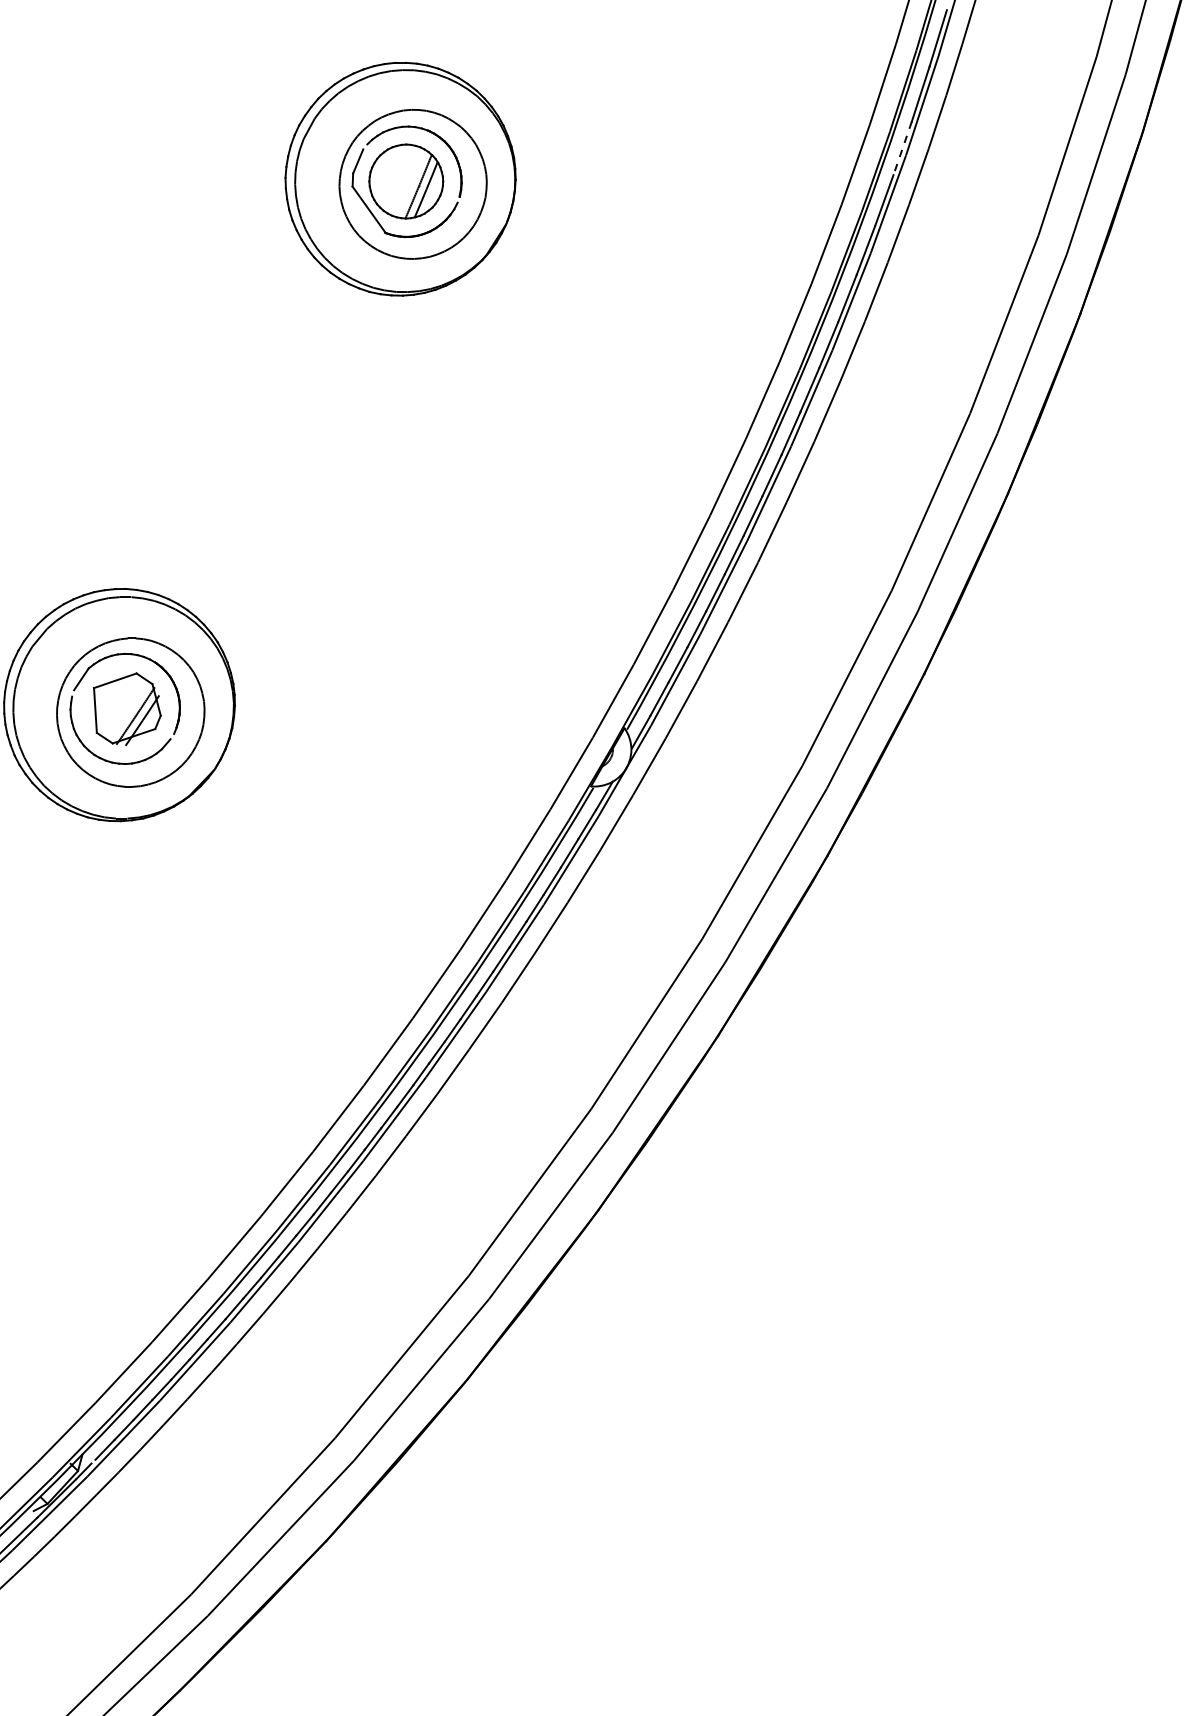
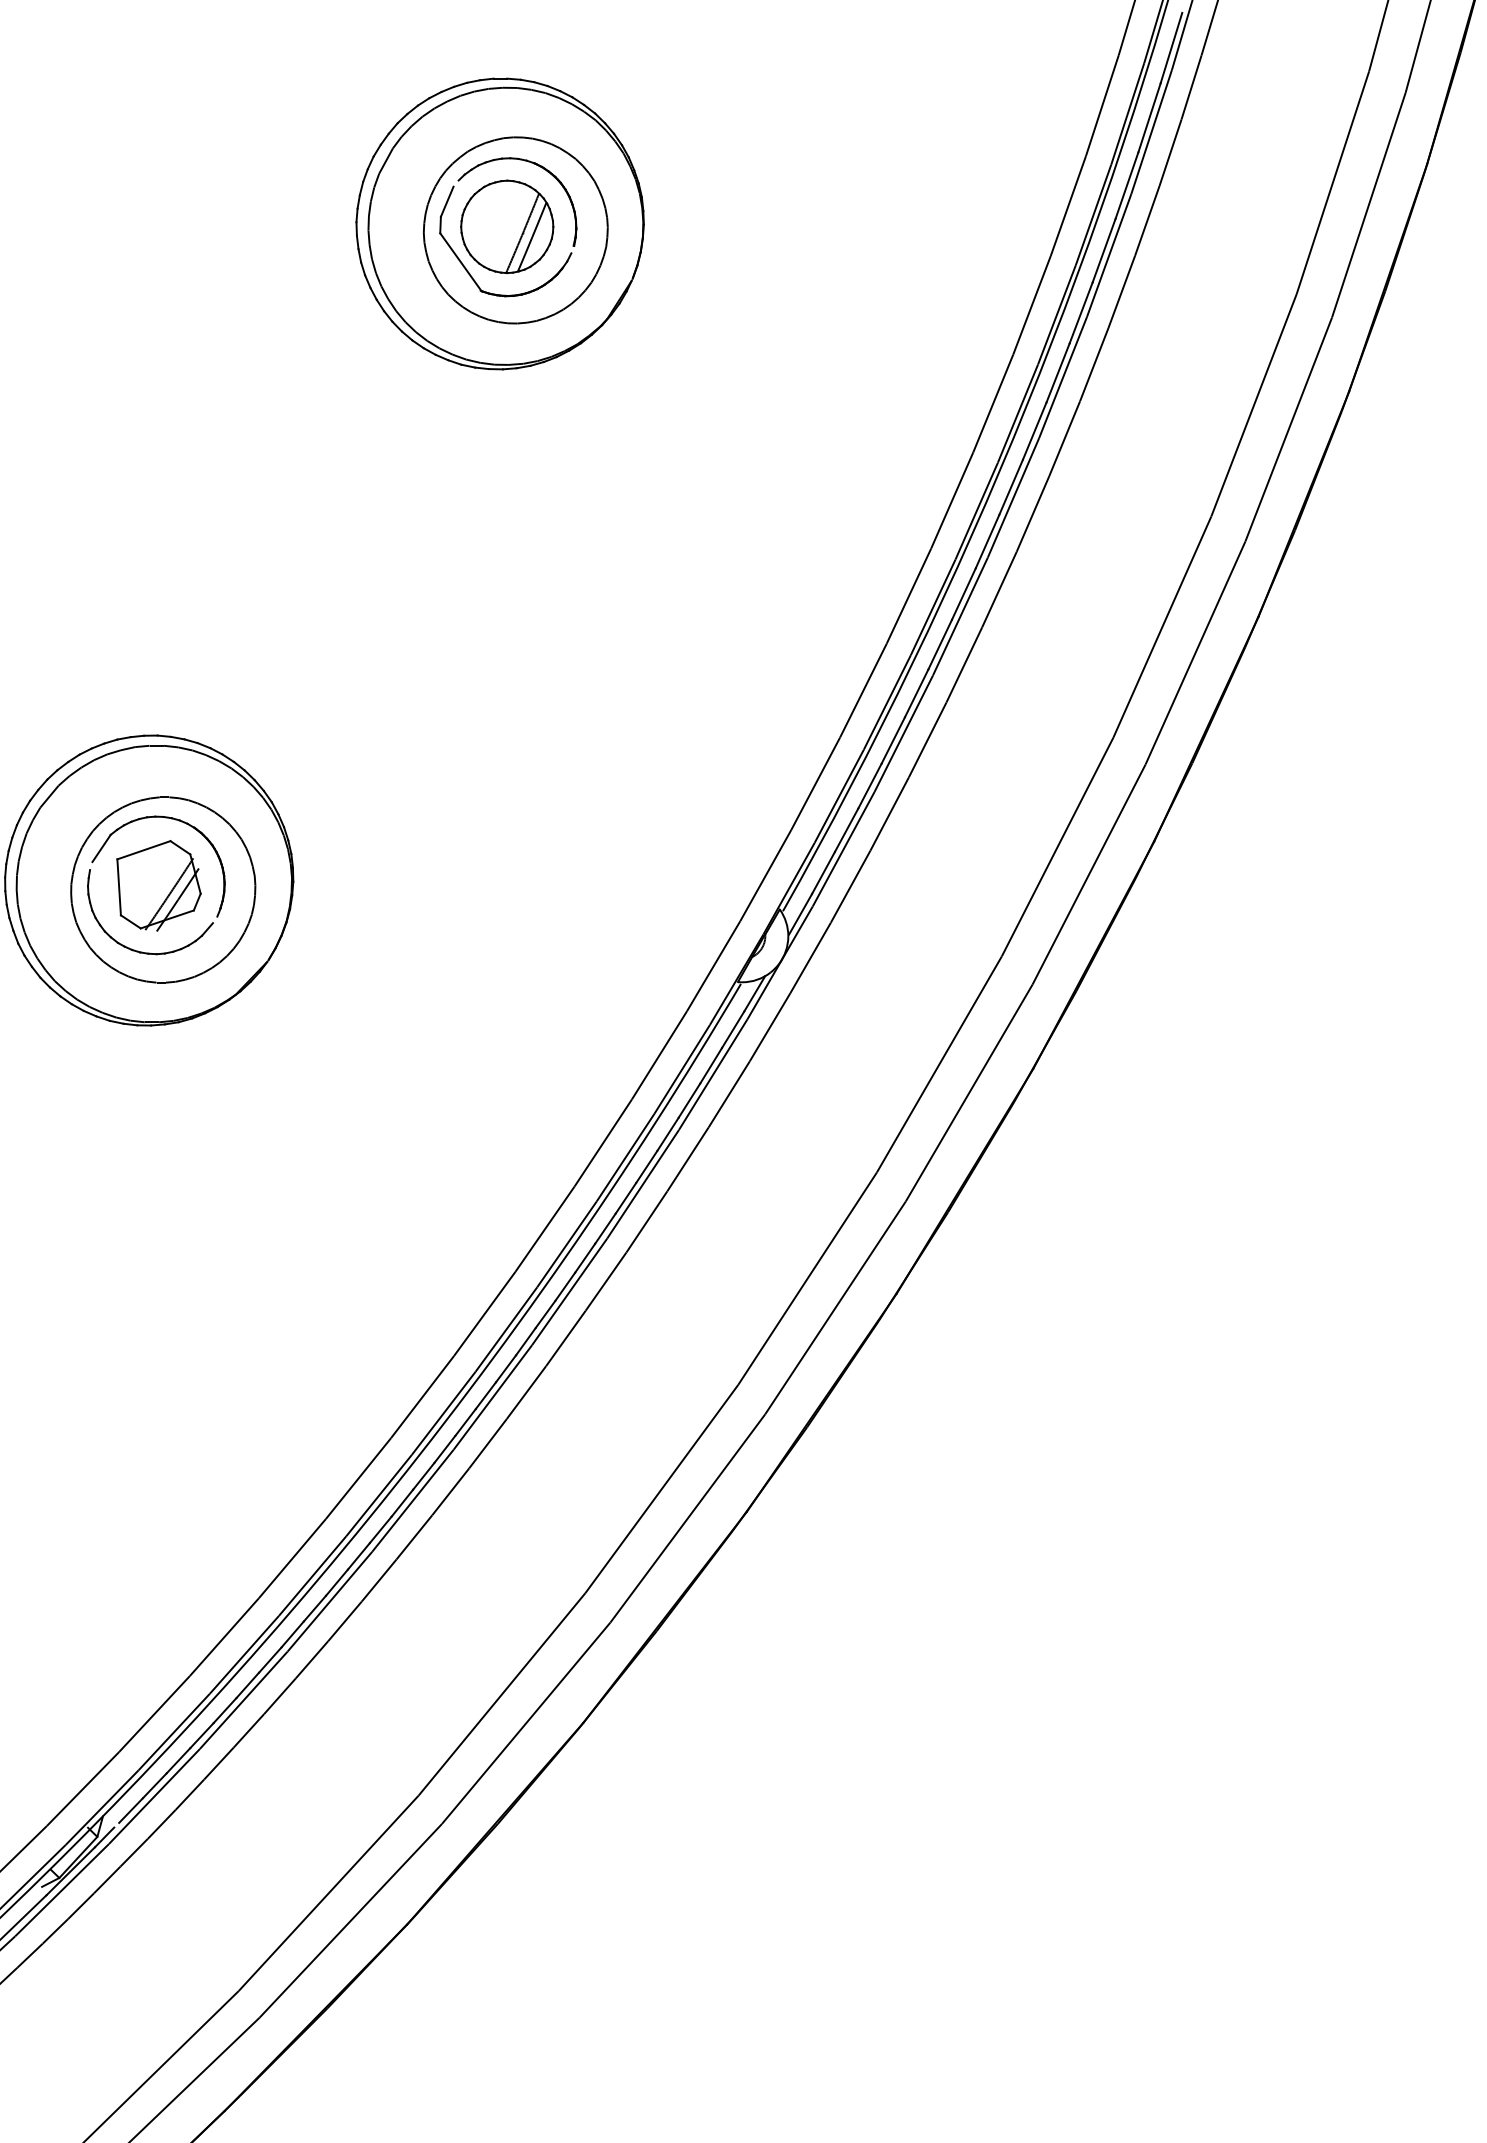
line: (902, 149) -> (1126, 186), dashed -> solid

